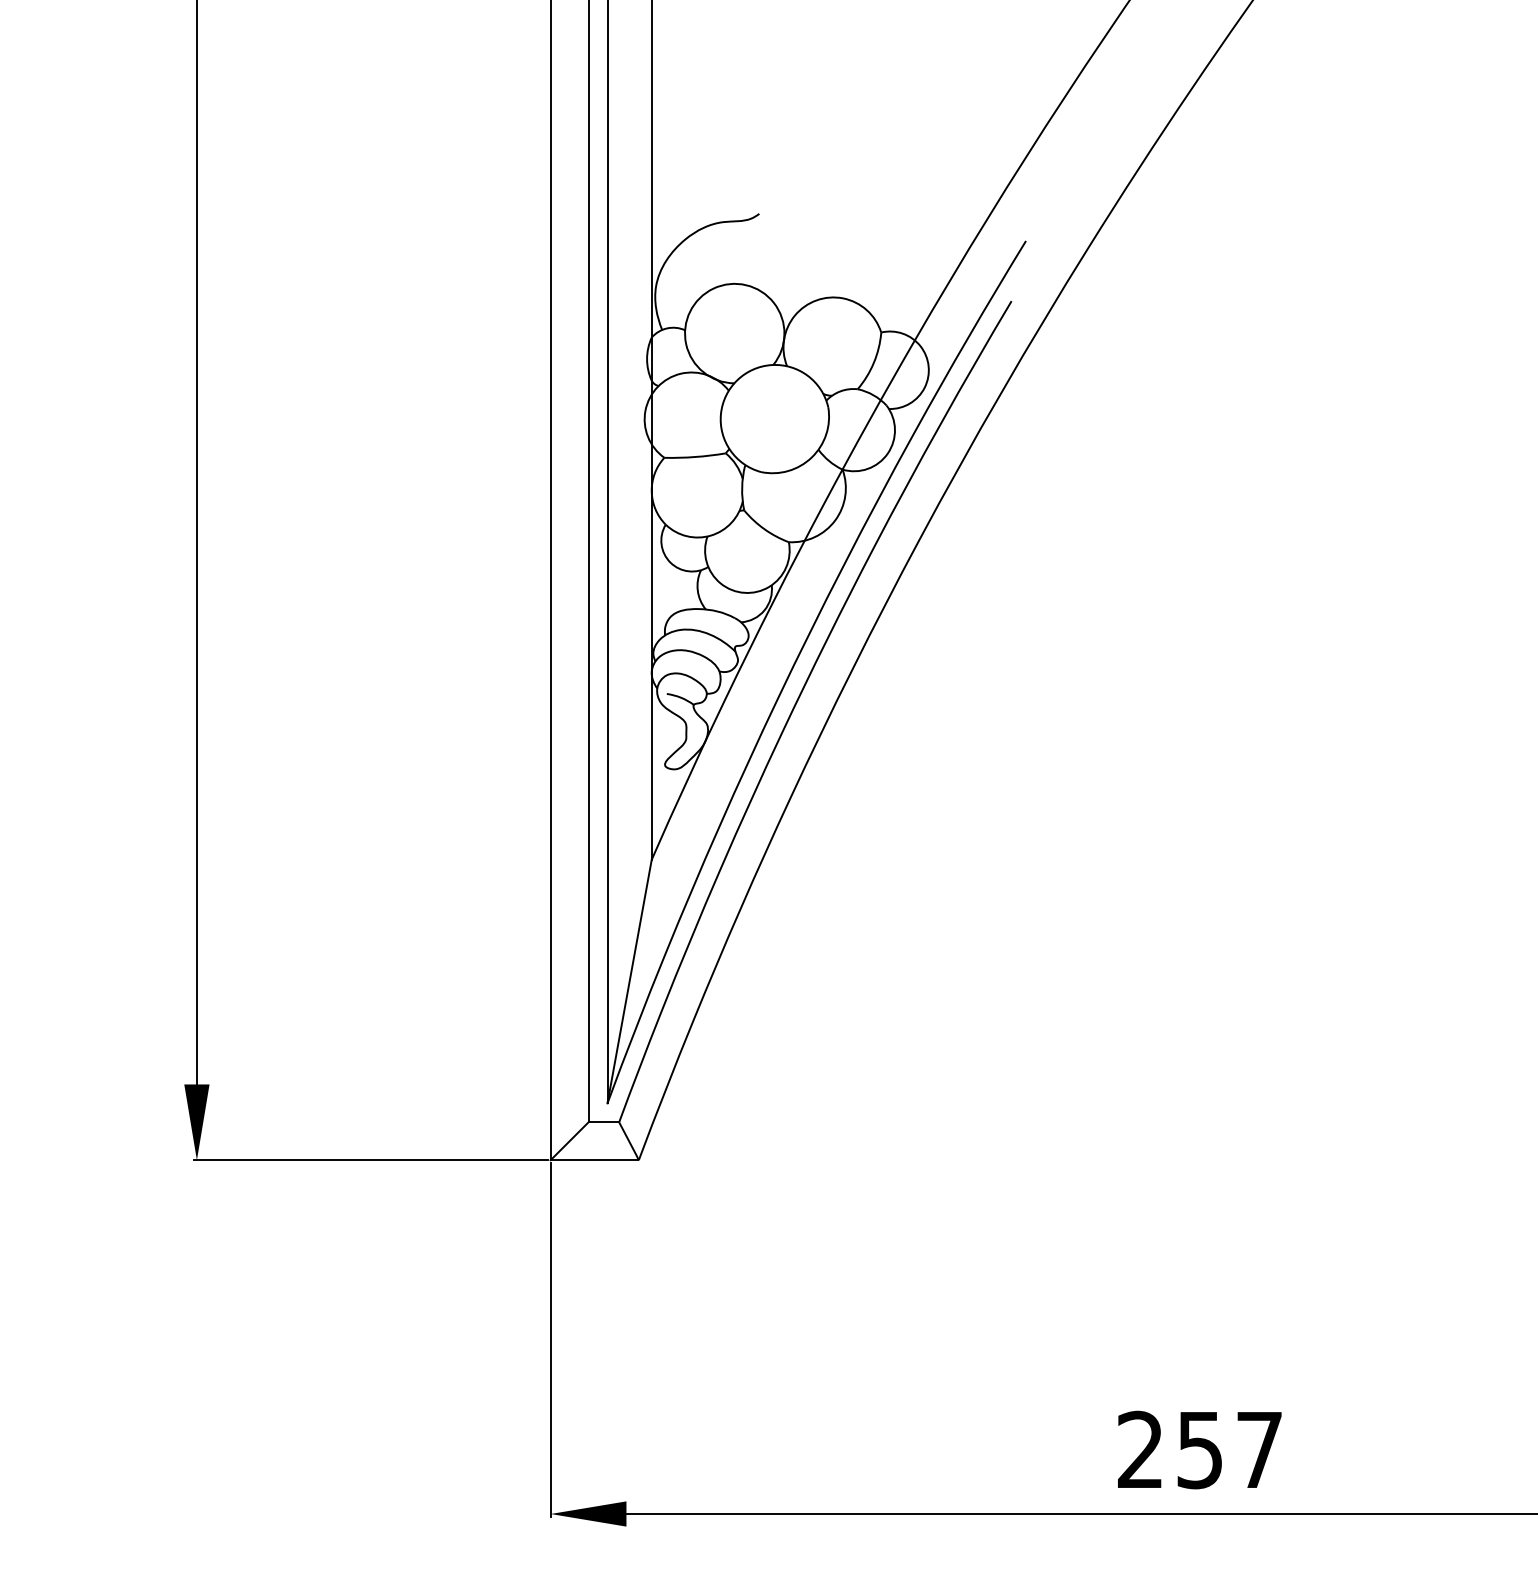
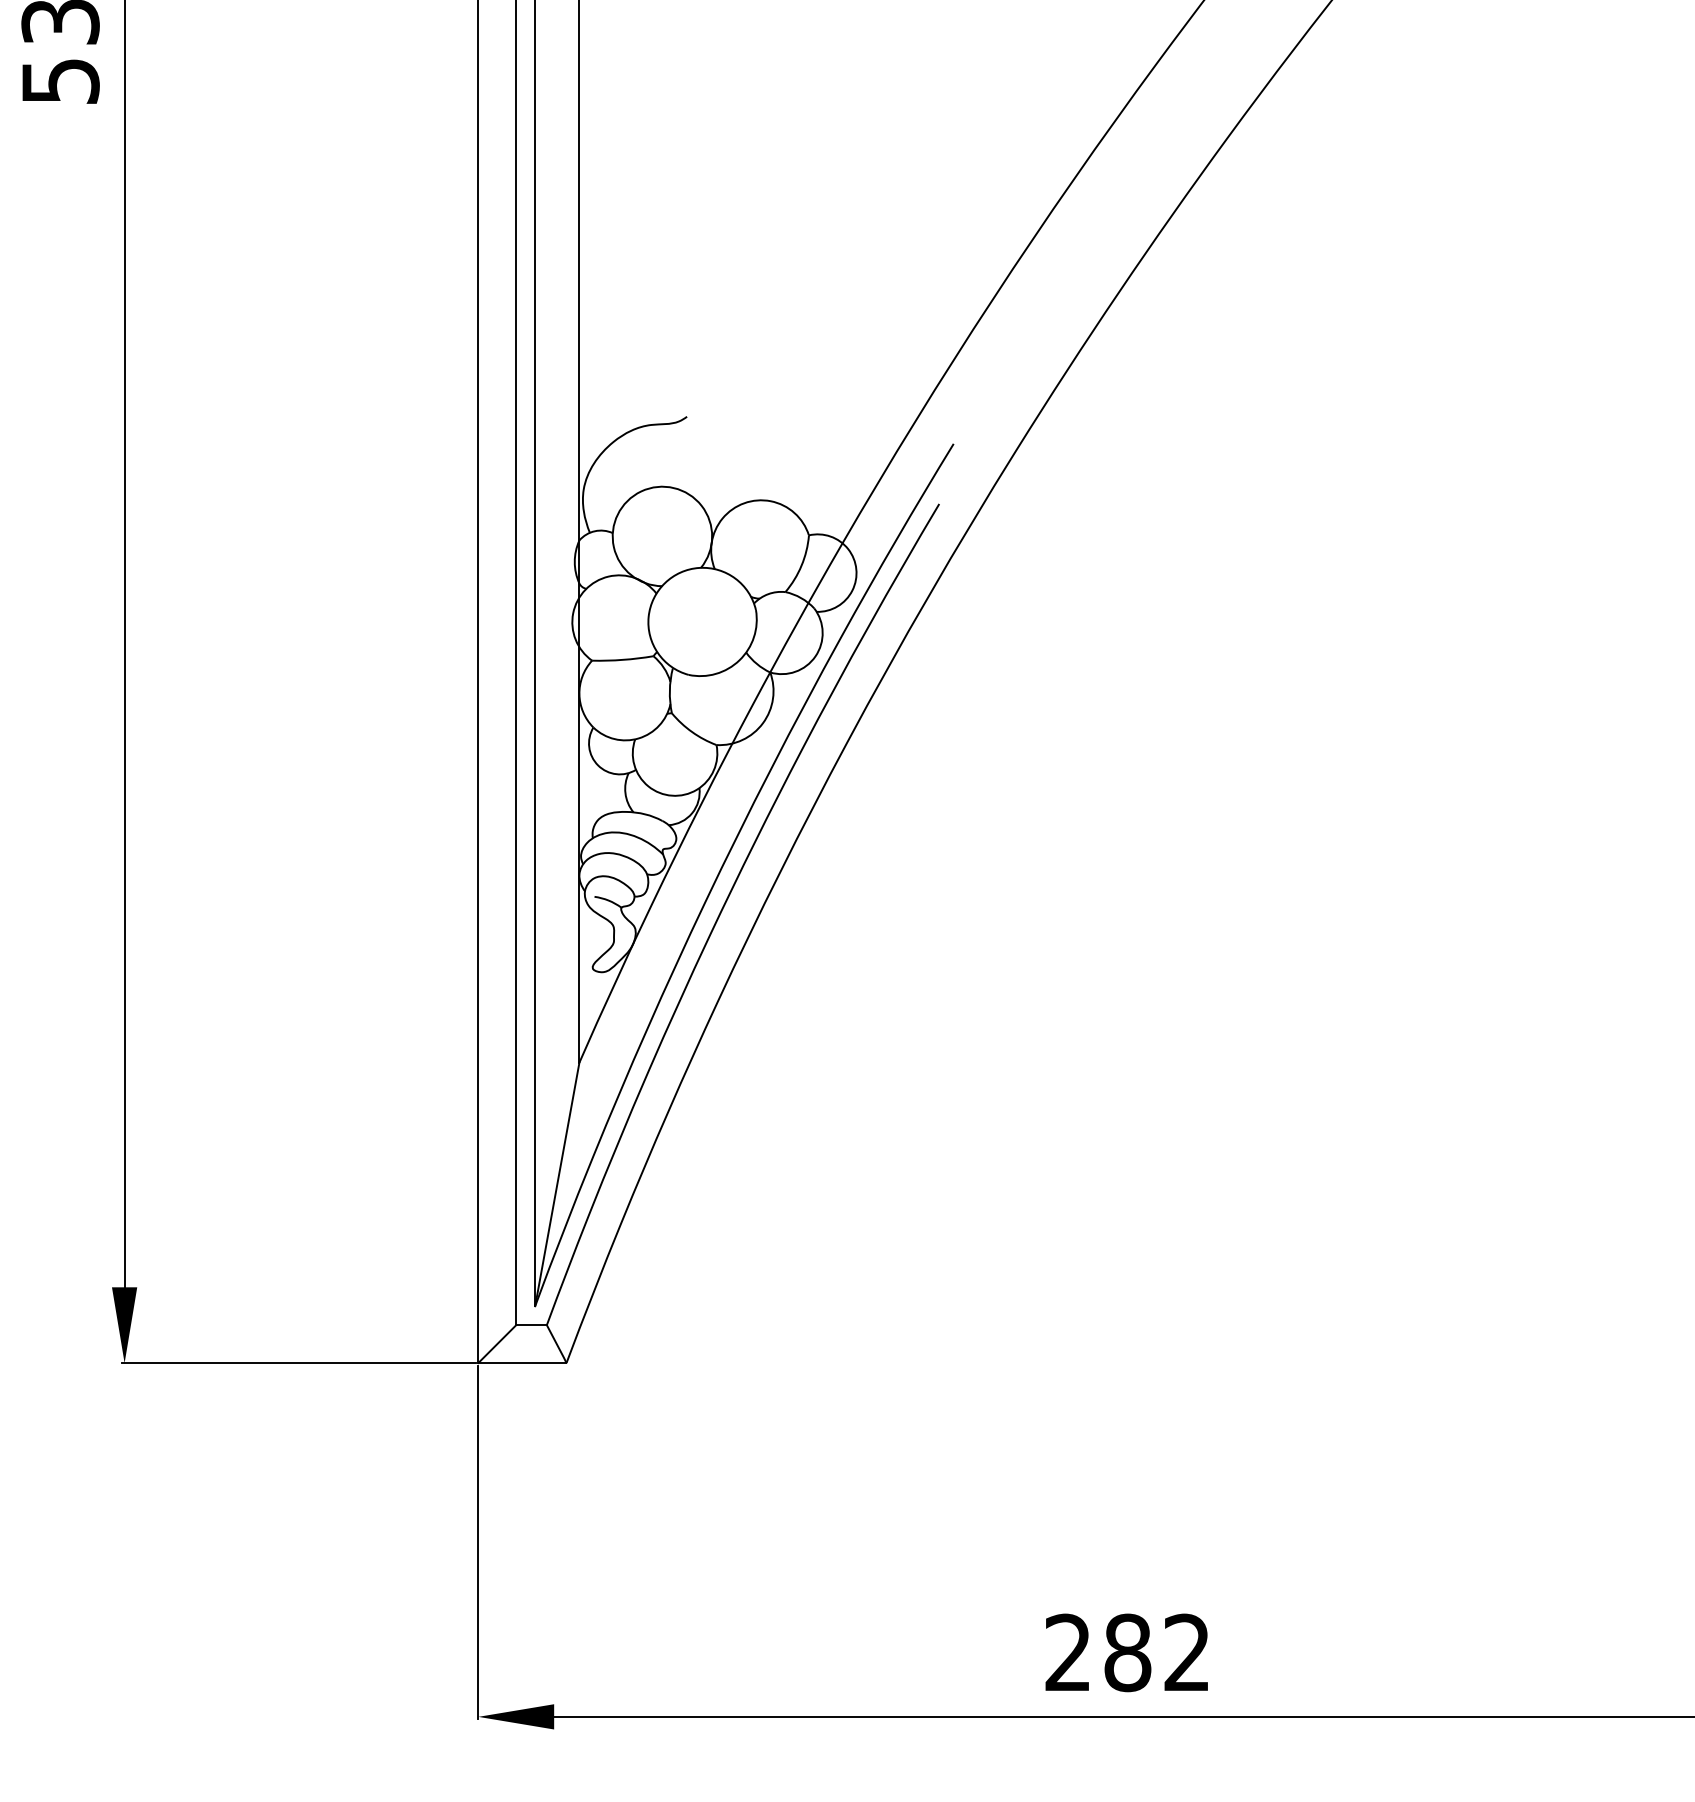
text: (1228, 1449) -> (1156, 1652), 257 -> 282

